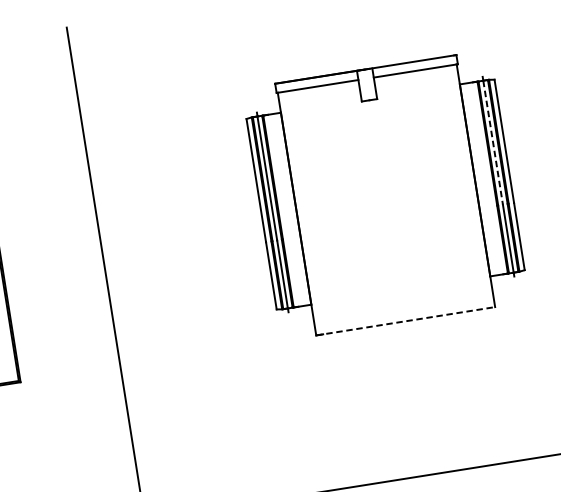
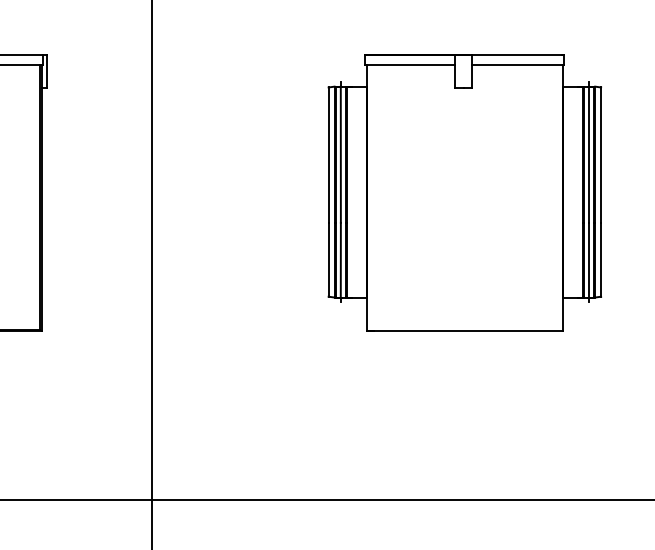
line: (492, 143) -> (588, 155), dashed -> solid
line: (406, 321) -> (465, 331), dashed -> solid

